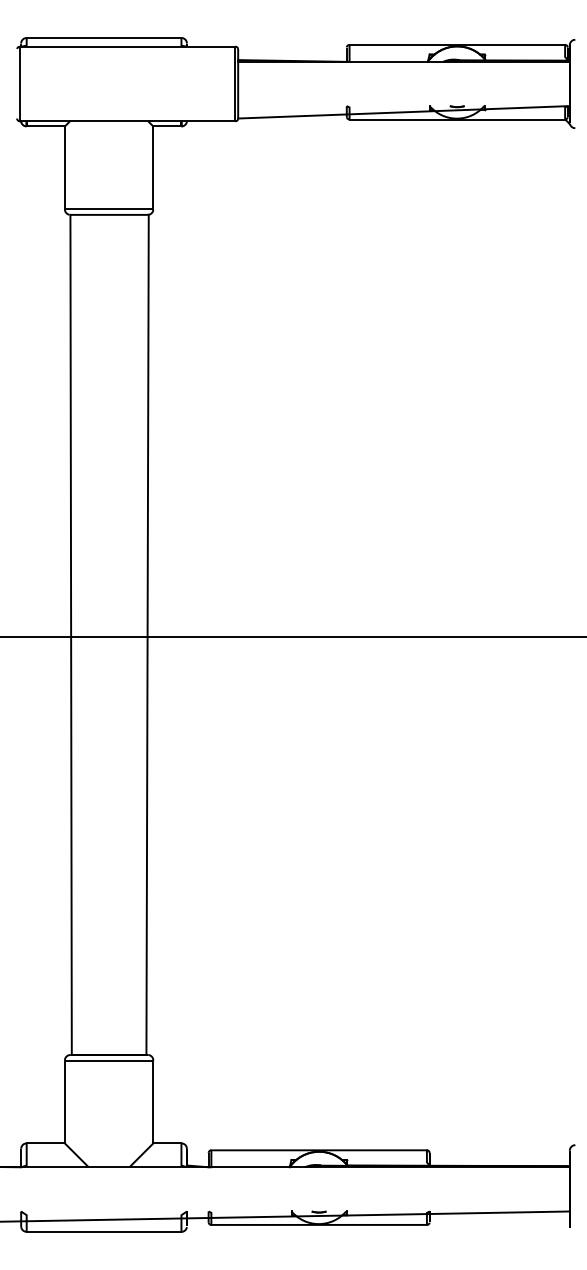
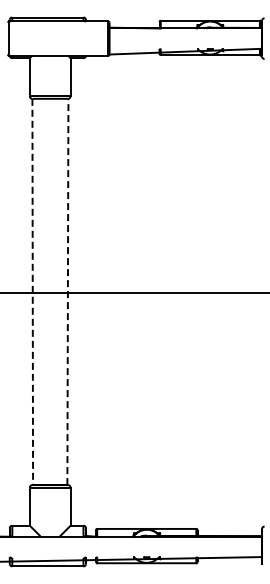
line: (146, 633) -> (67, 291), solid -> dashed
line: (70, 636) -> (32, 292), solid -> dashed

